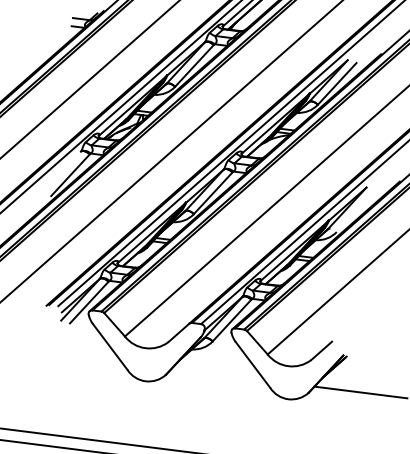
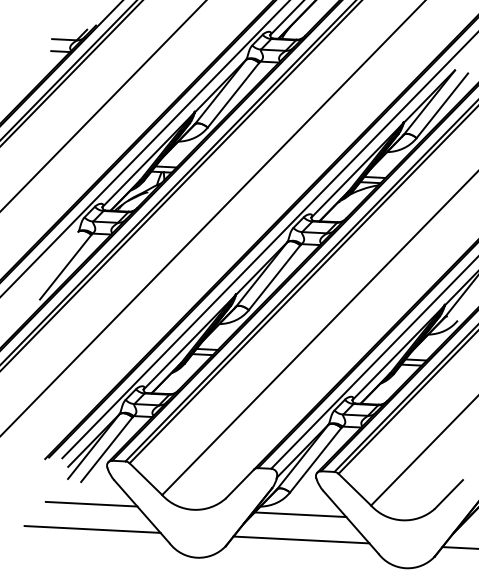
line: (75, 339) -> (90, 504), added
line: (74, 356) -> (91, 529), added
line: (218, 357) -> (300, 515), added
line: (217, 374) -> (300, 540), added

